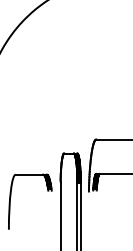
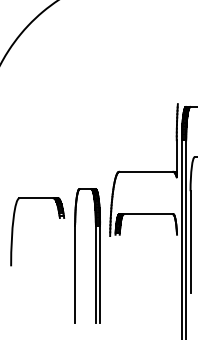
part: (10, 201) -> (13, 231), moved

